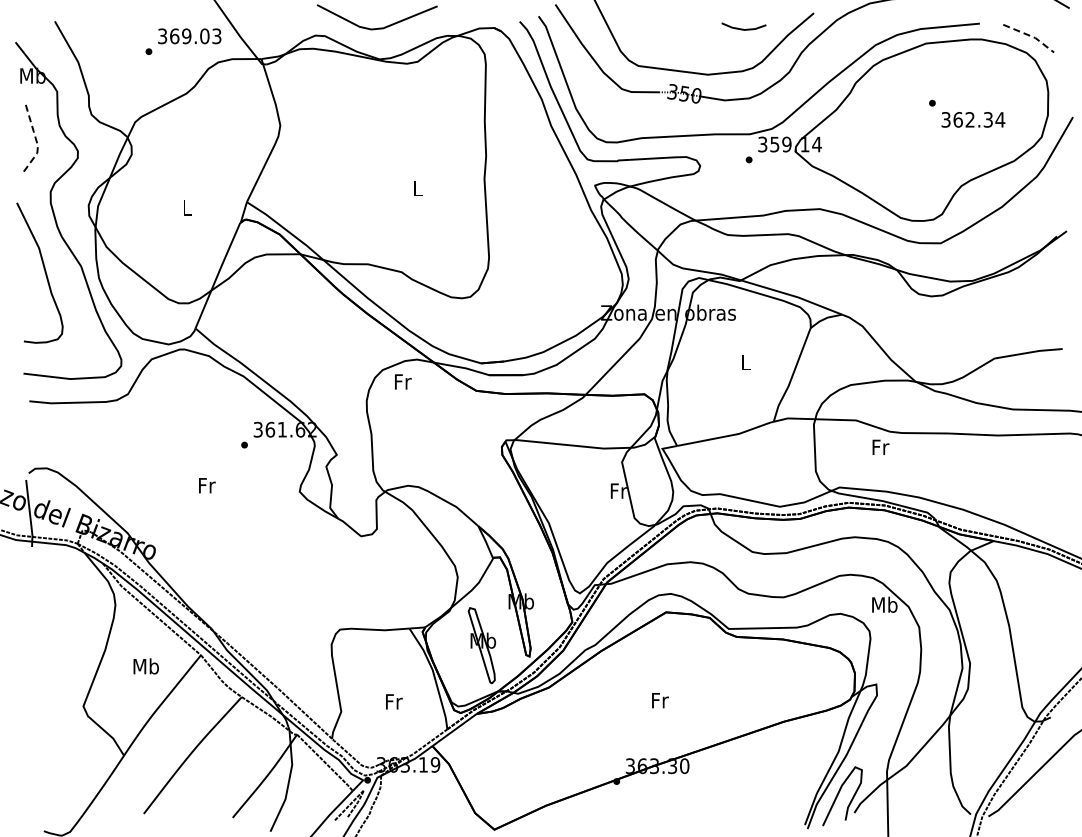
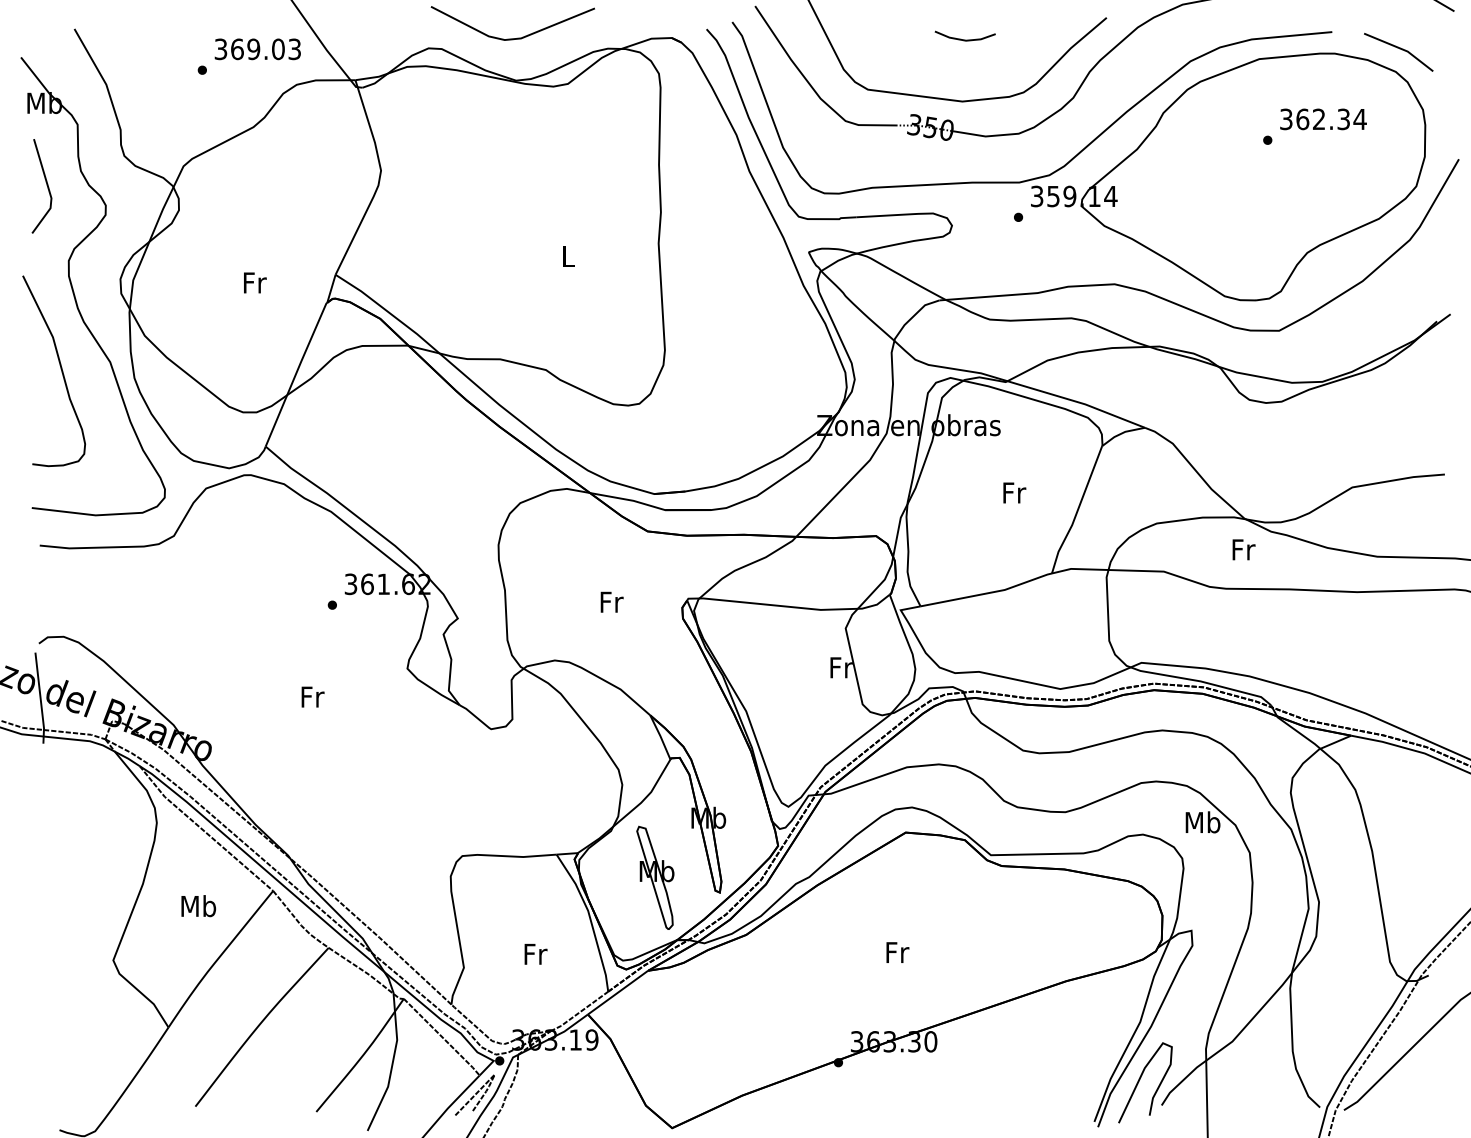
line: (743, 28) -> (964, 38), moved
line: (1030, 36) -> (1401, 49), dashed -> solid
text: (973, 119) -> (1323, 118), moved
line: (36, 139) -> (49, 189), dashed -> solid
text: (187, 207) -> (254, 282), L -> Fr
text: (746, 362) -> (1014, 492), L -> Fr
text: (403, 381) -> (612, 601), moved
text: (880, 446) -> (1243, 548), moved
text: (207, 485) -> (313, 696), moved

